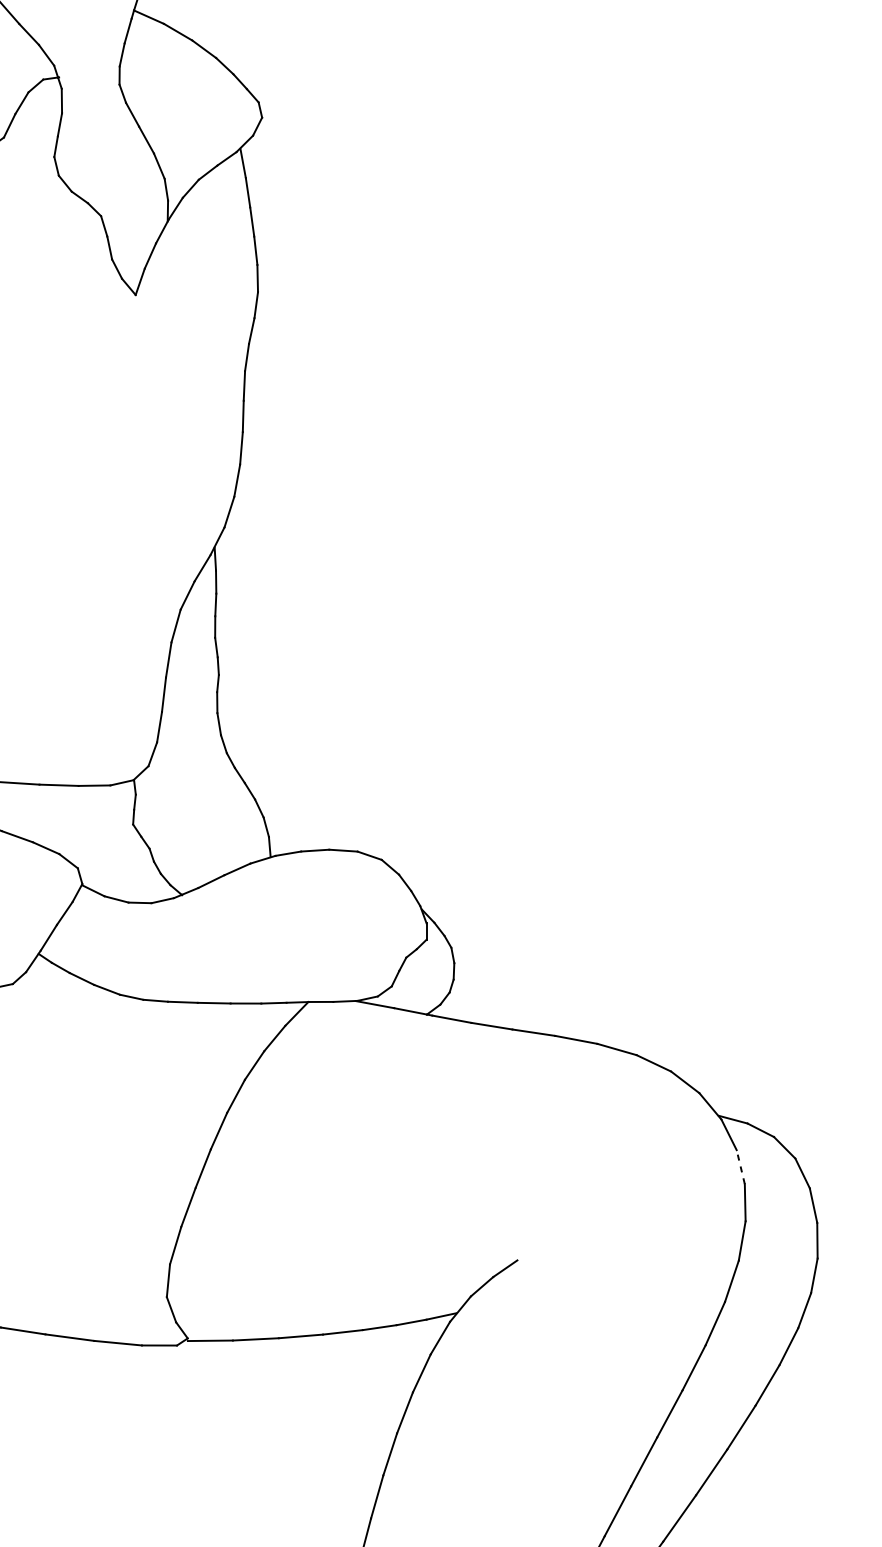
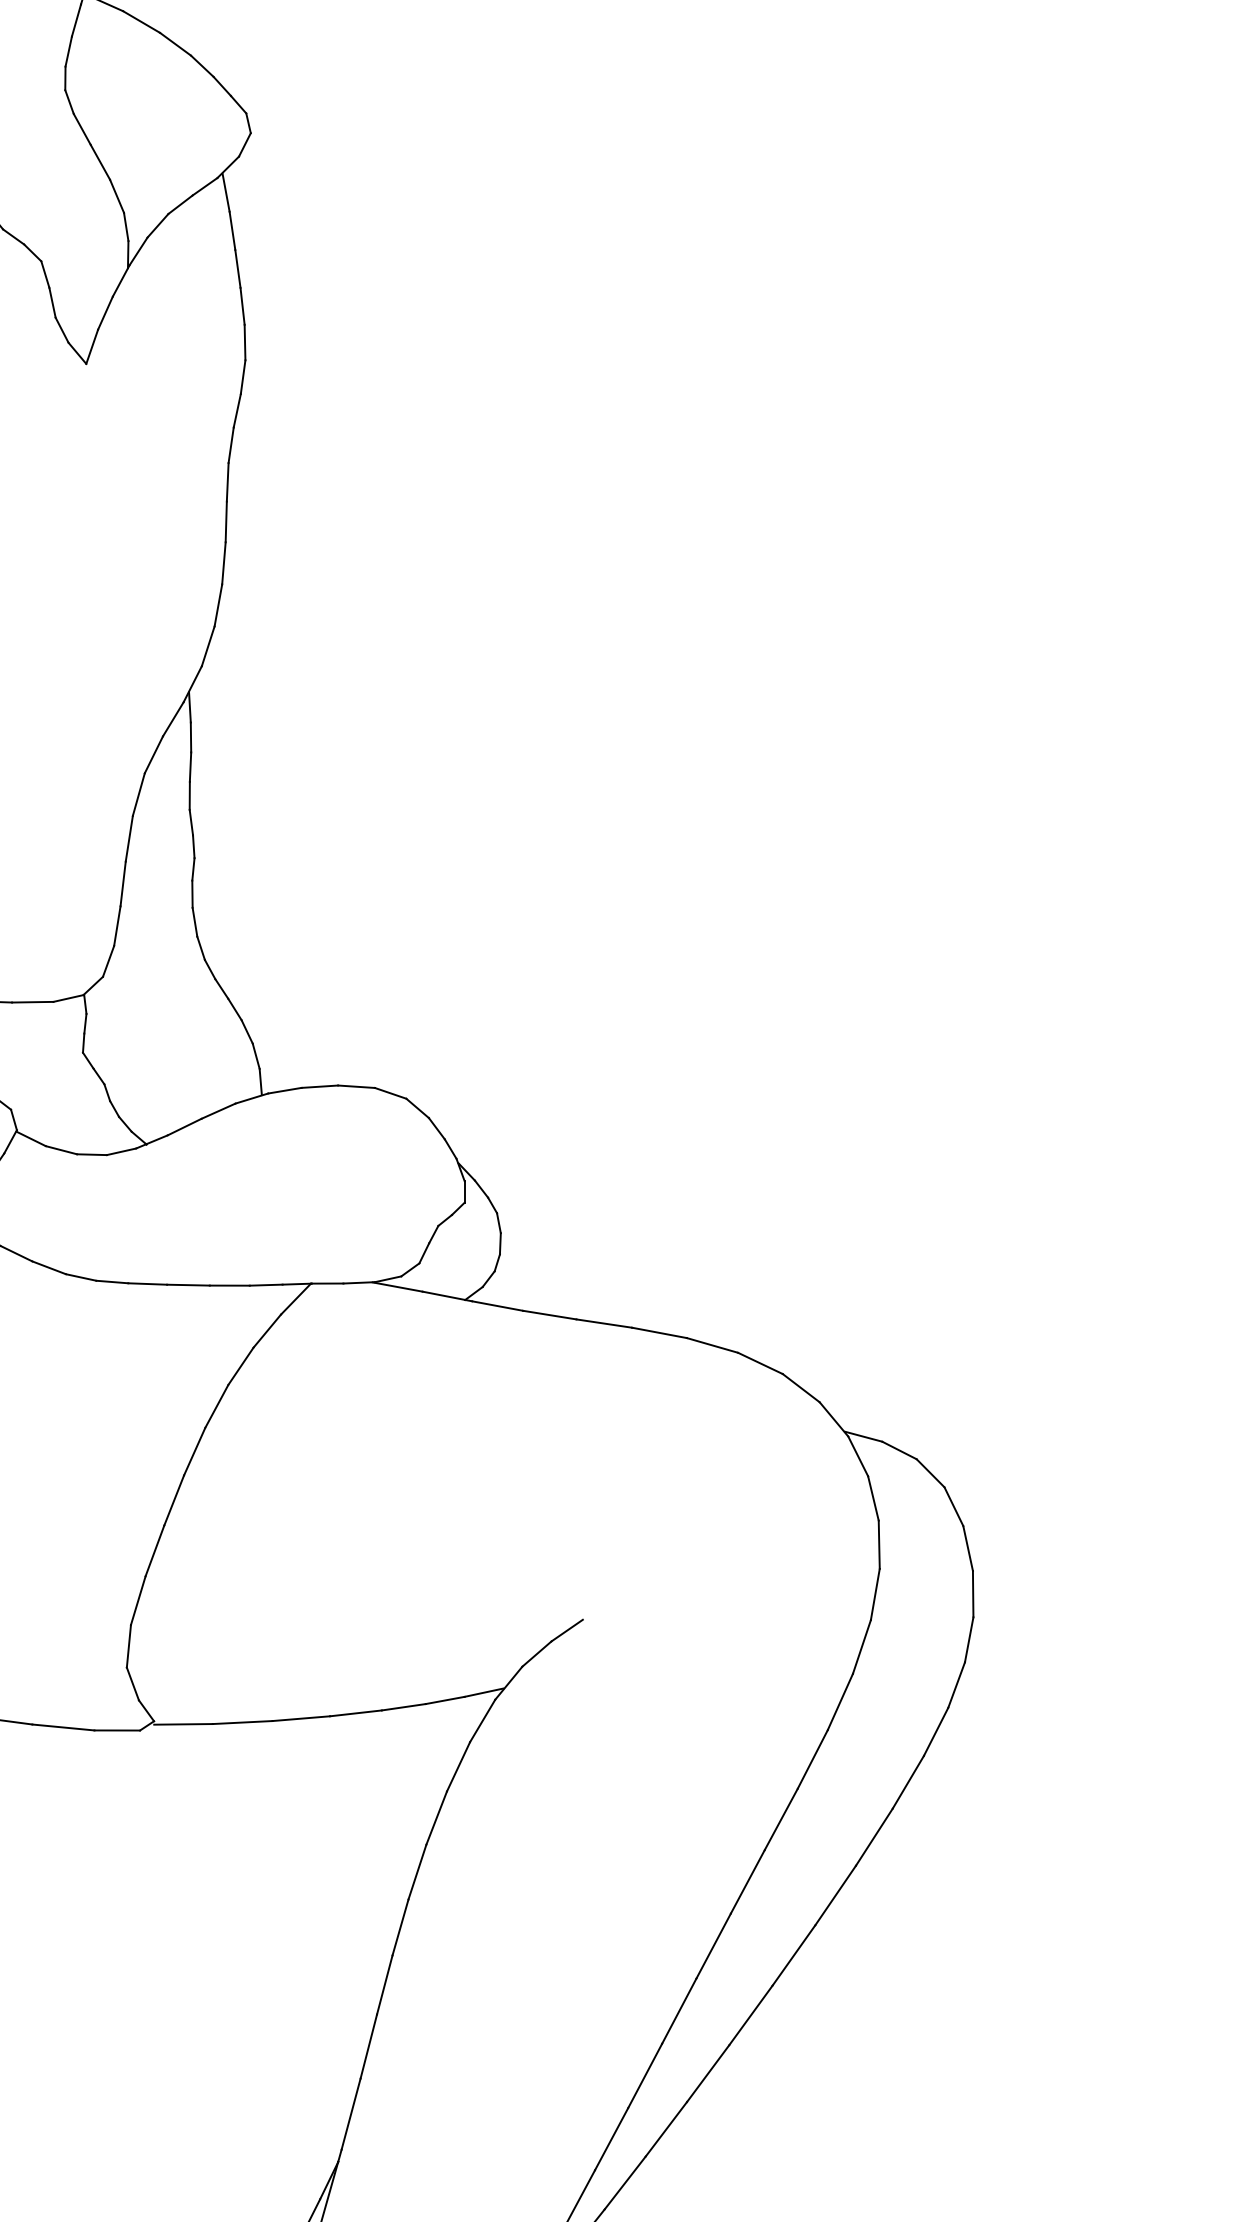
line: (740, 1167) -> (873, 1498), dashed -> solid

